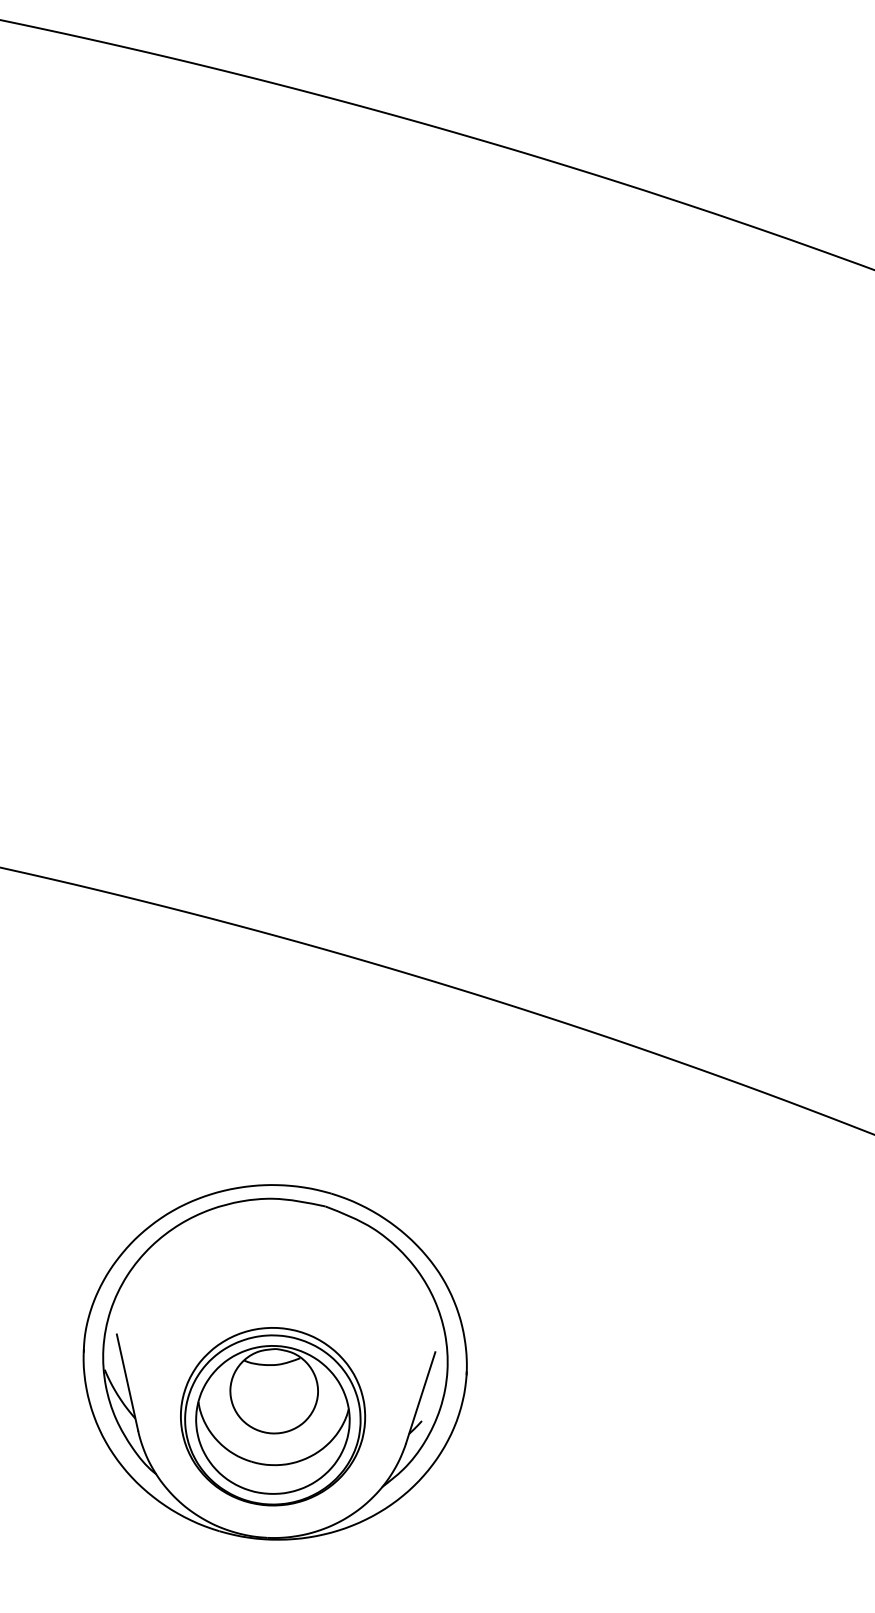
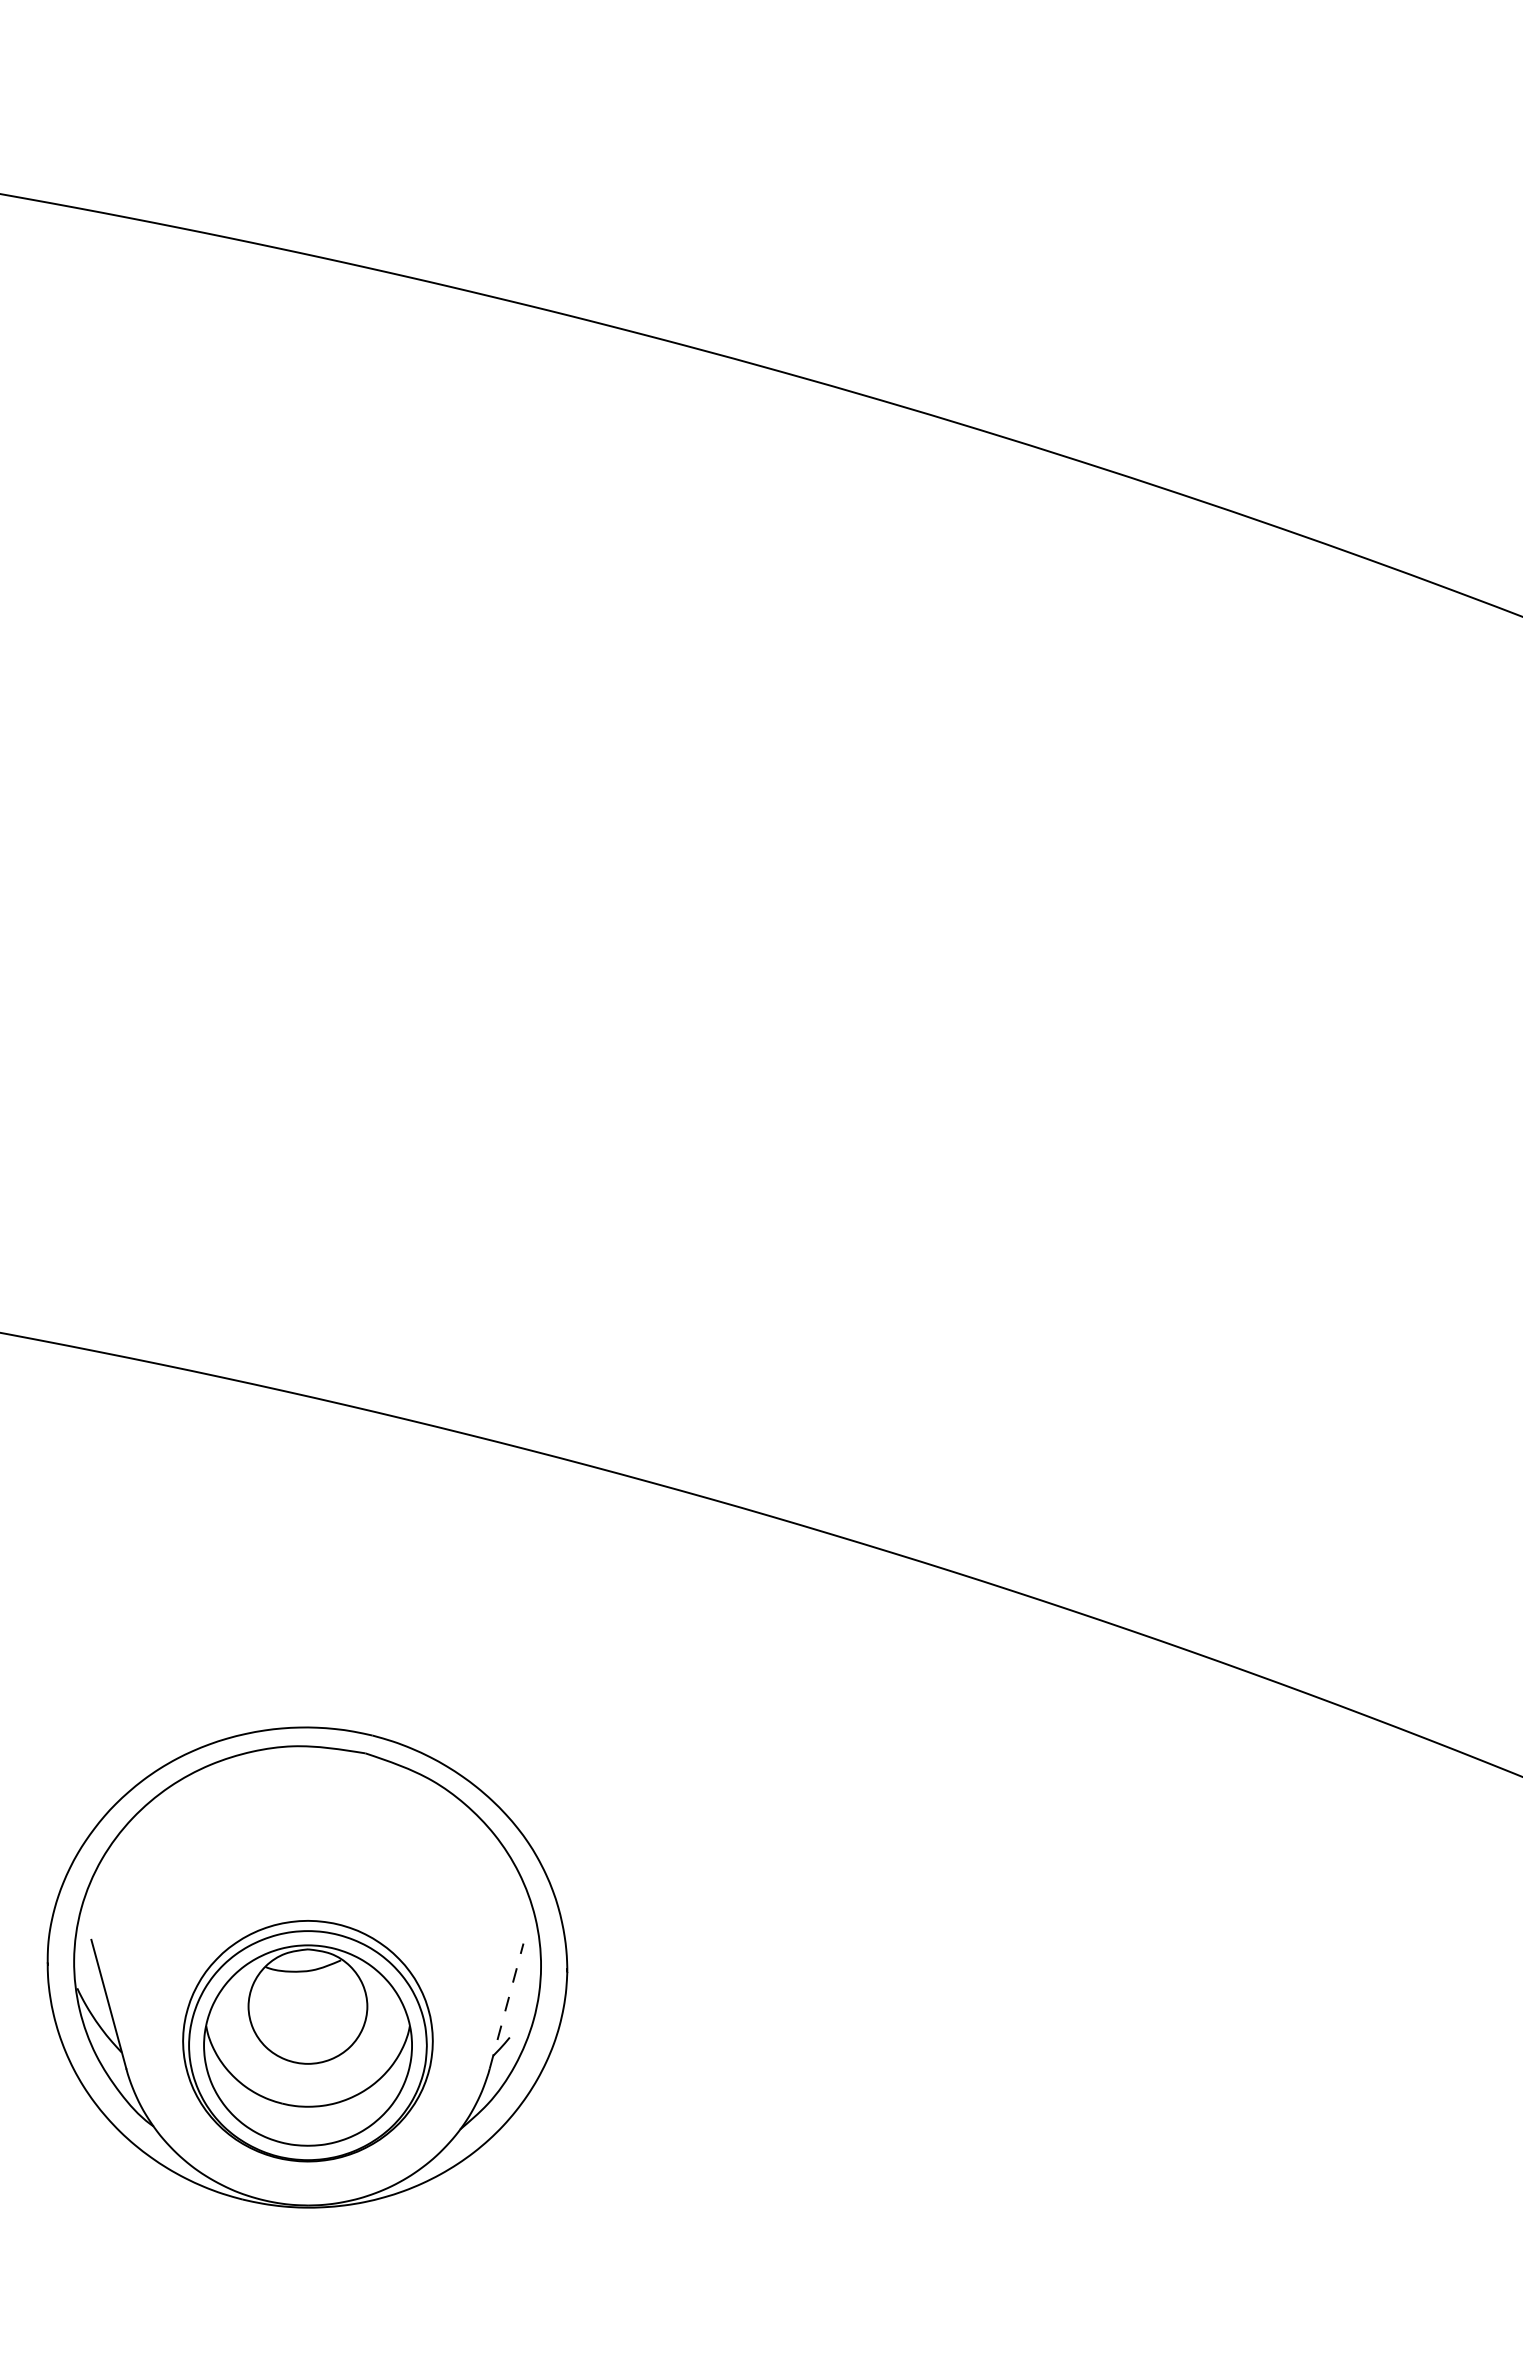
line: (420, 1398) -> (506, 2006), solid -> dashed

